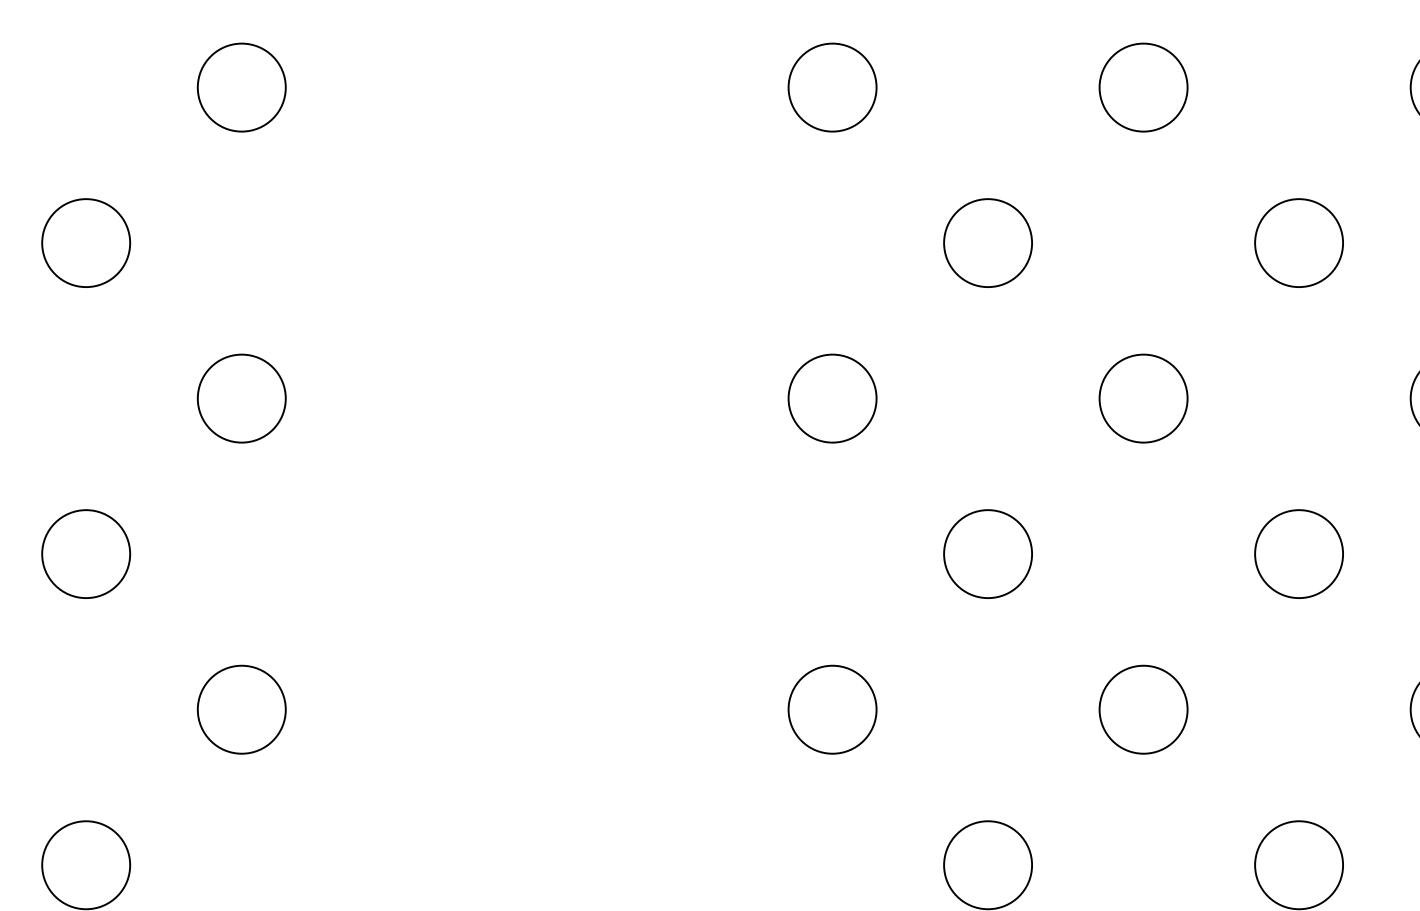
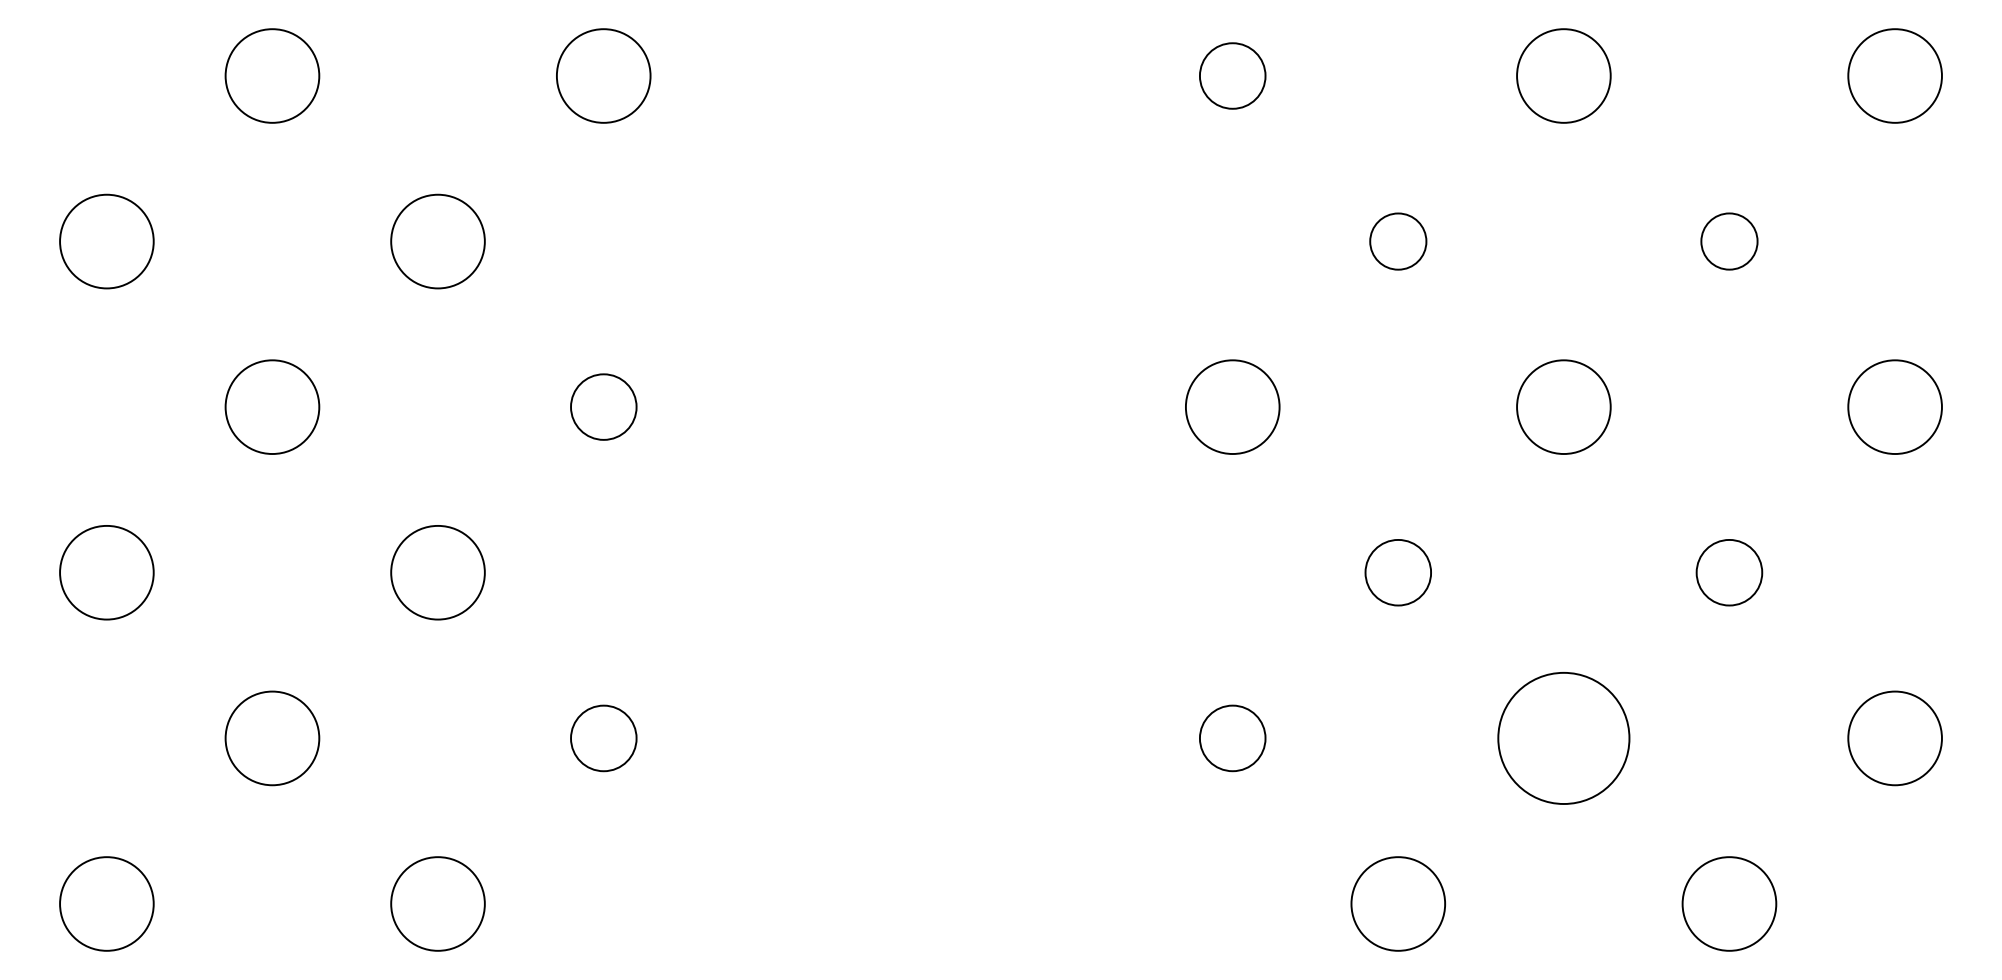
circle: (832, 87) -> (1232, 75), size x0.7
circle: (988, 243) -> (1398, 241), size x0.6
circle: (1299, 243) -> (1729, 241), size x0.6
circle: (241, 398) -> (603, 406), size x0.7
circle: (988, 553) -> (1398, 572), size x0.7
circle: (1299, 553) -> (1729, 572), size x0.7
circle: (241, 709) -> (603, 738), size x0.7
circle: (832, 709) -> (1232, 738), size x0.7
circle: (1143, 709) -> (1563, 738), size x1.4

